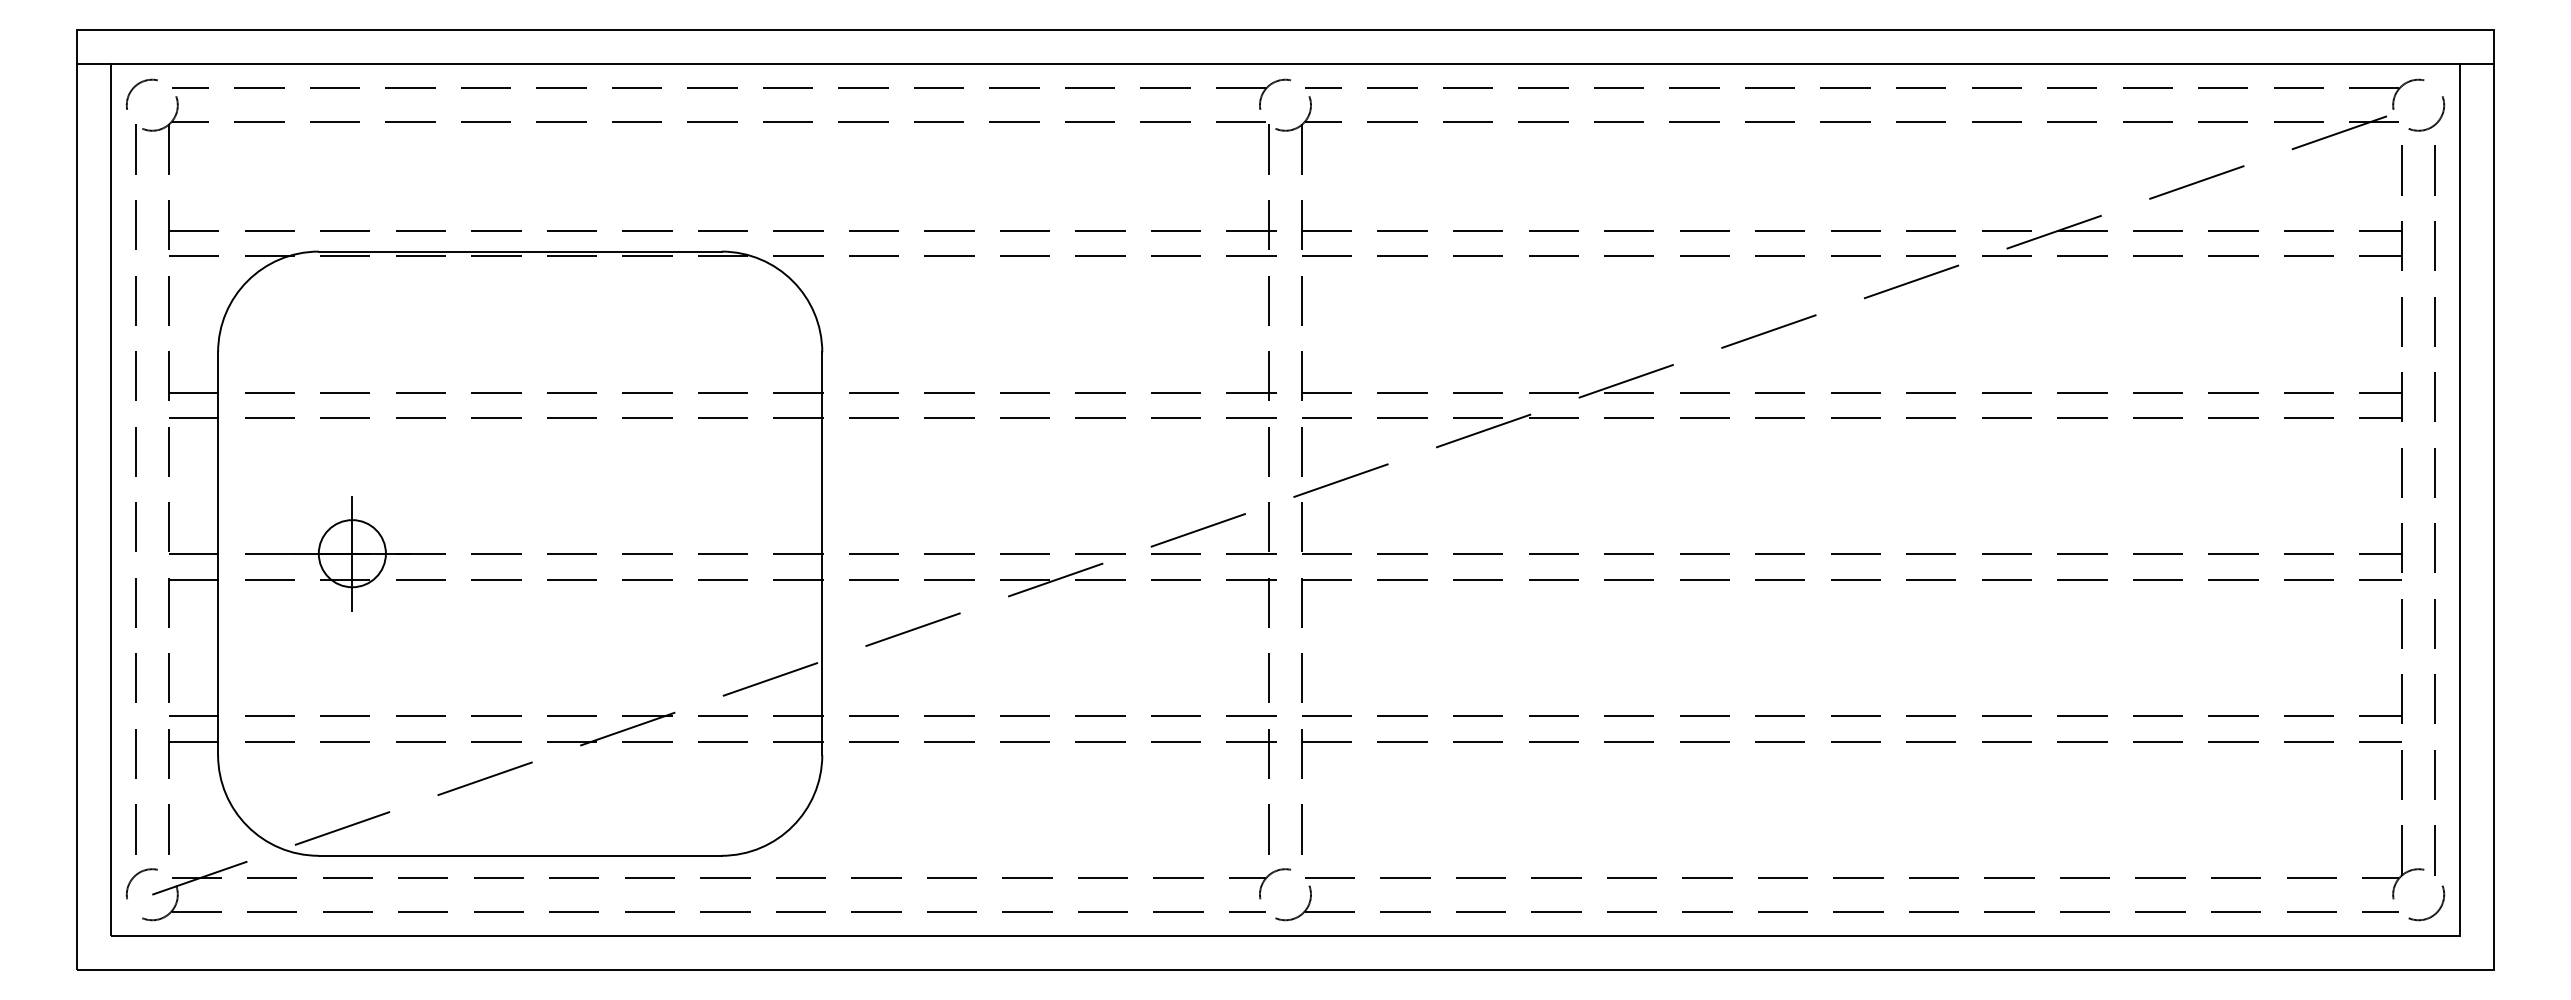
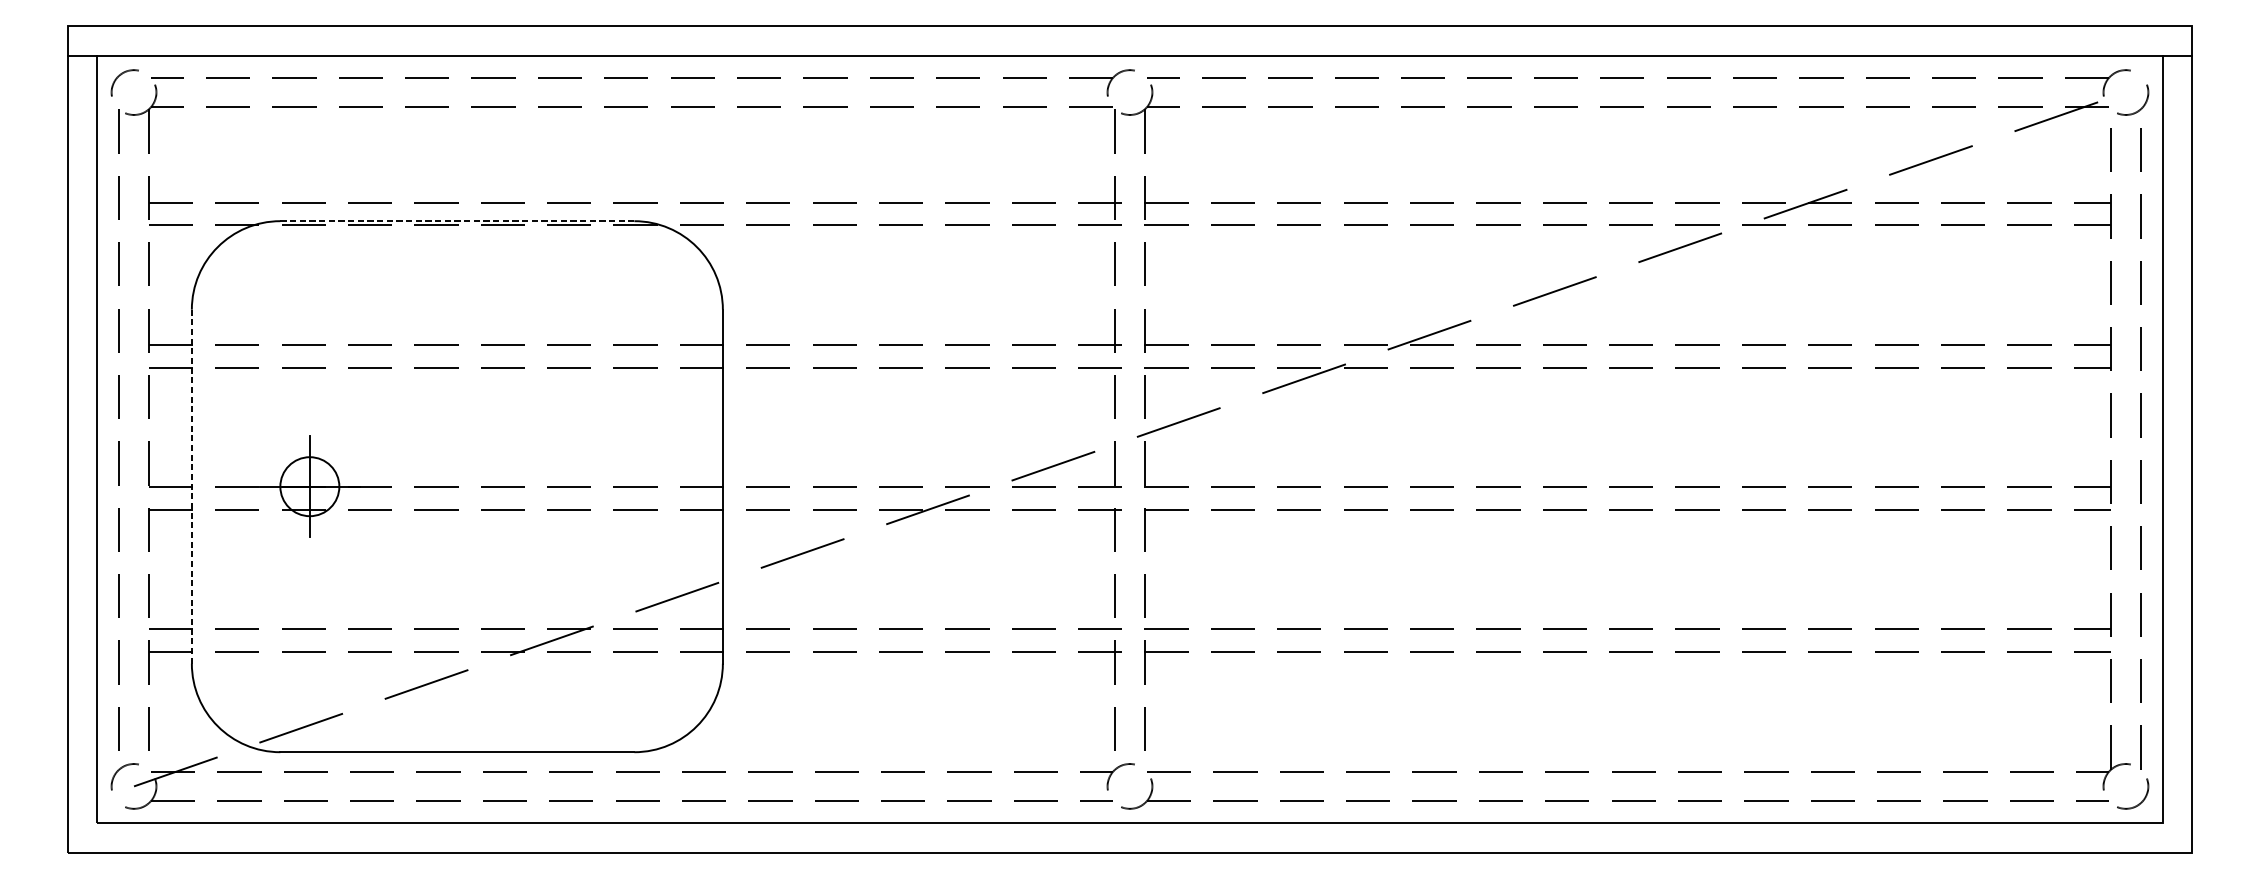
line: (520, 251) -> (457, 221), solid -> dashed
line: (218, 553) -> (192, 486), solid -> dashed

